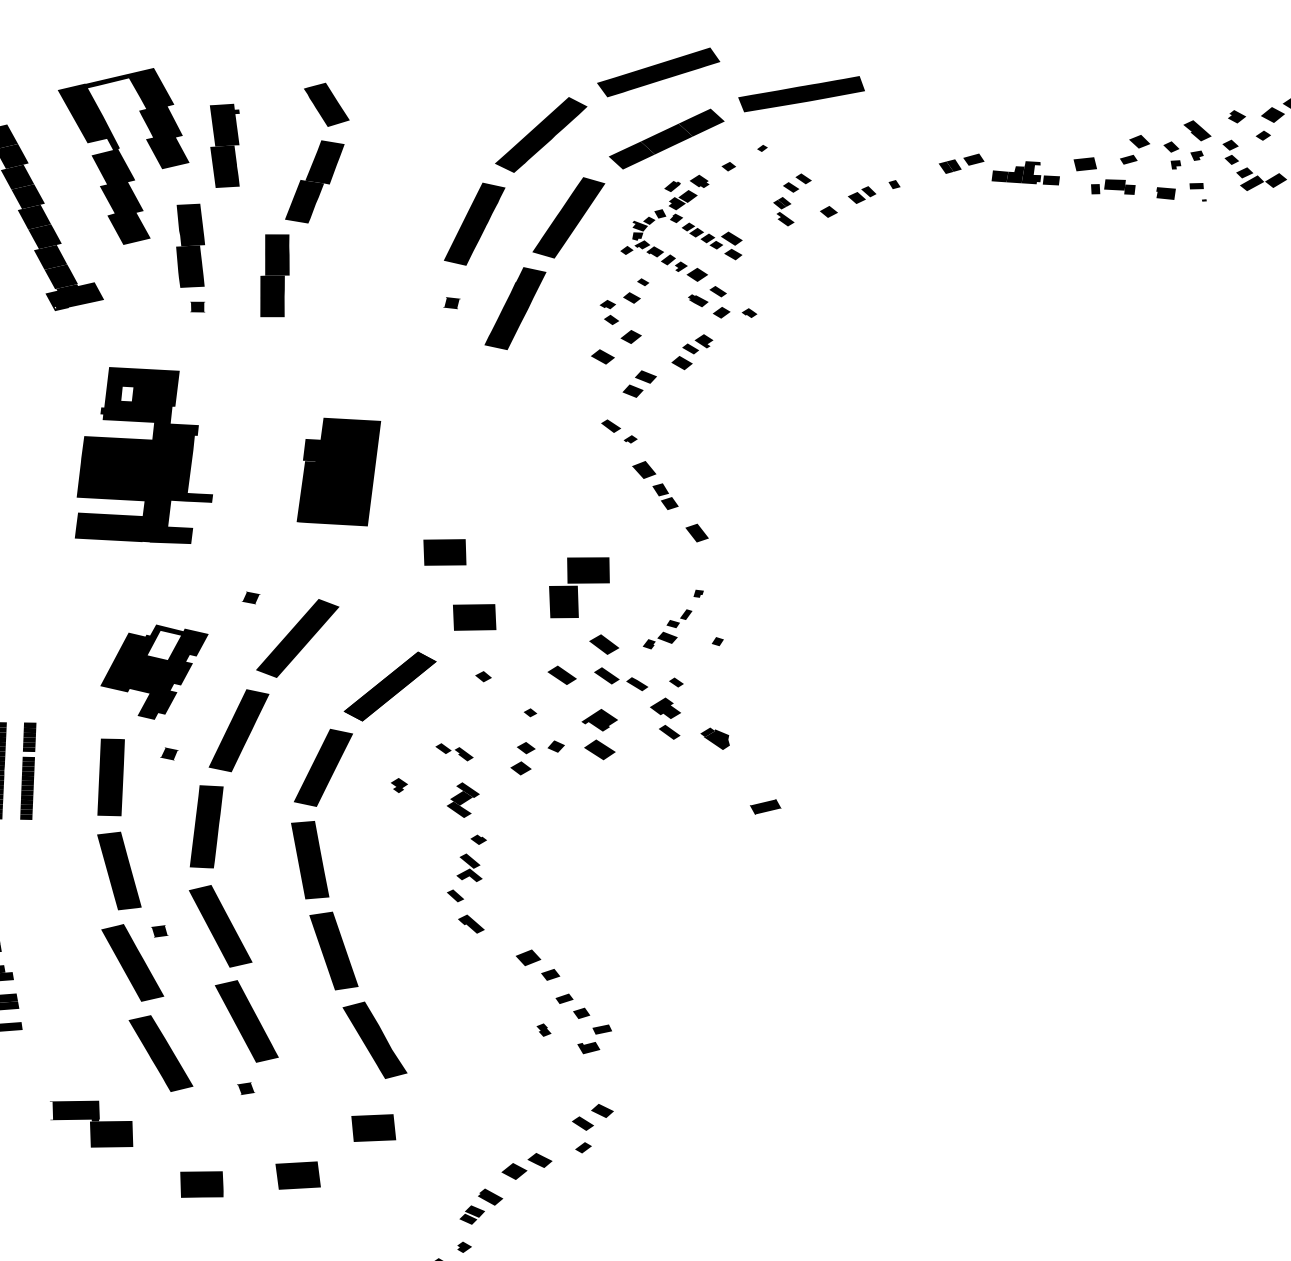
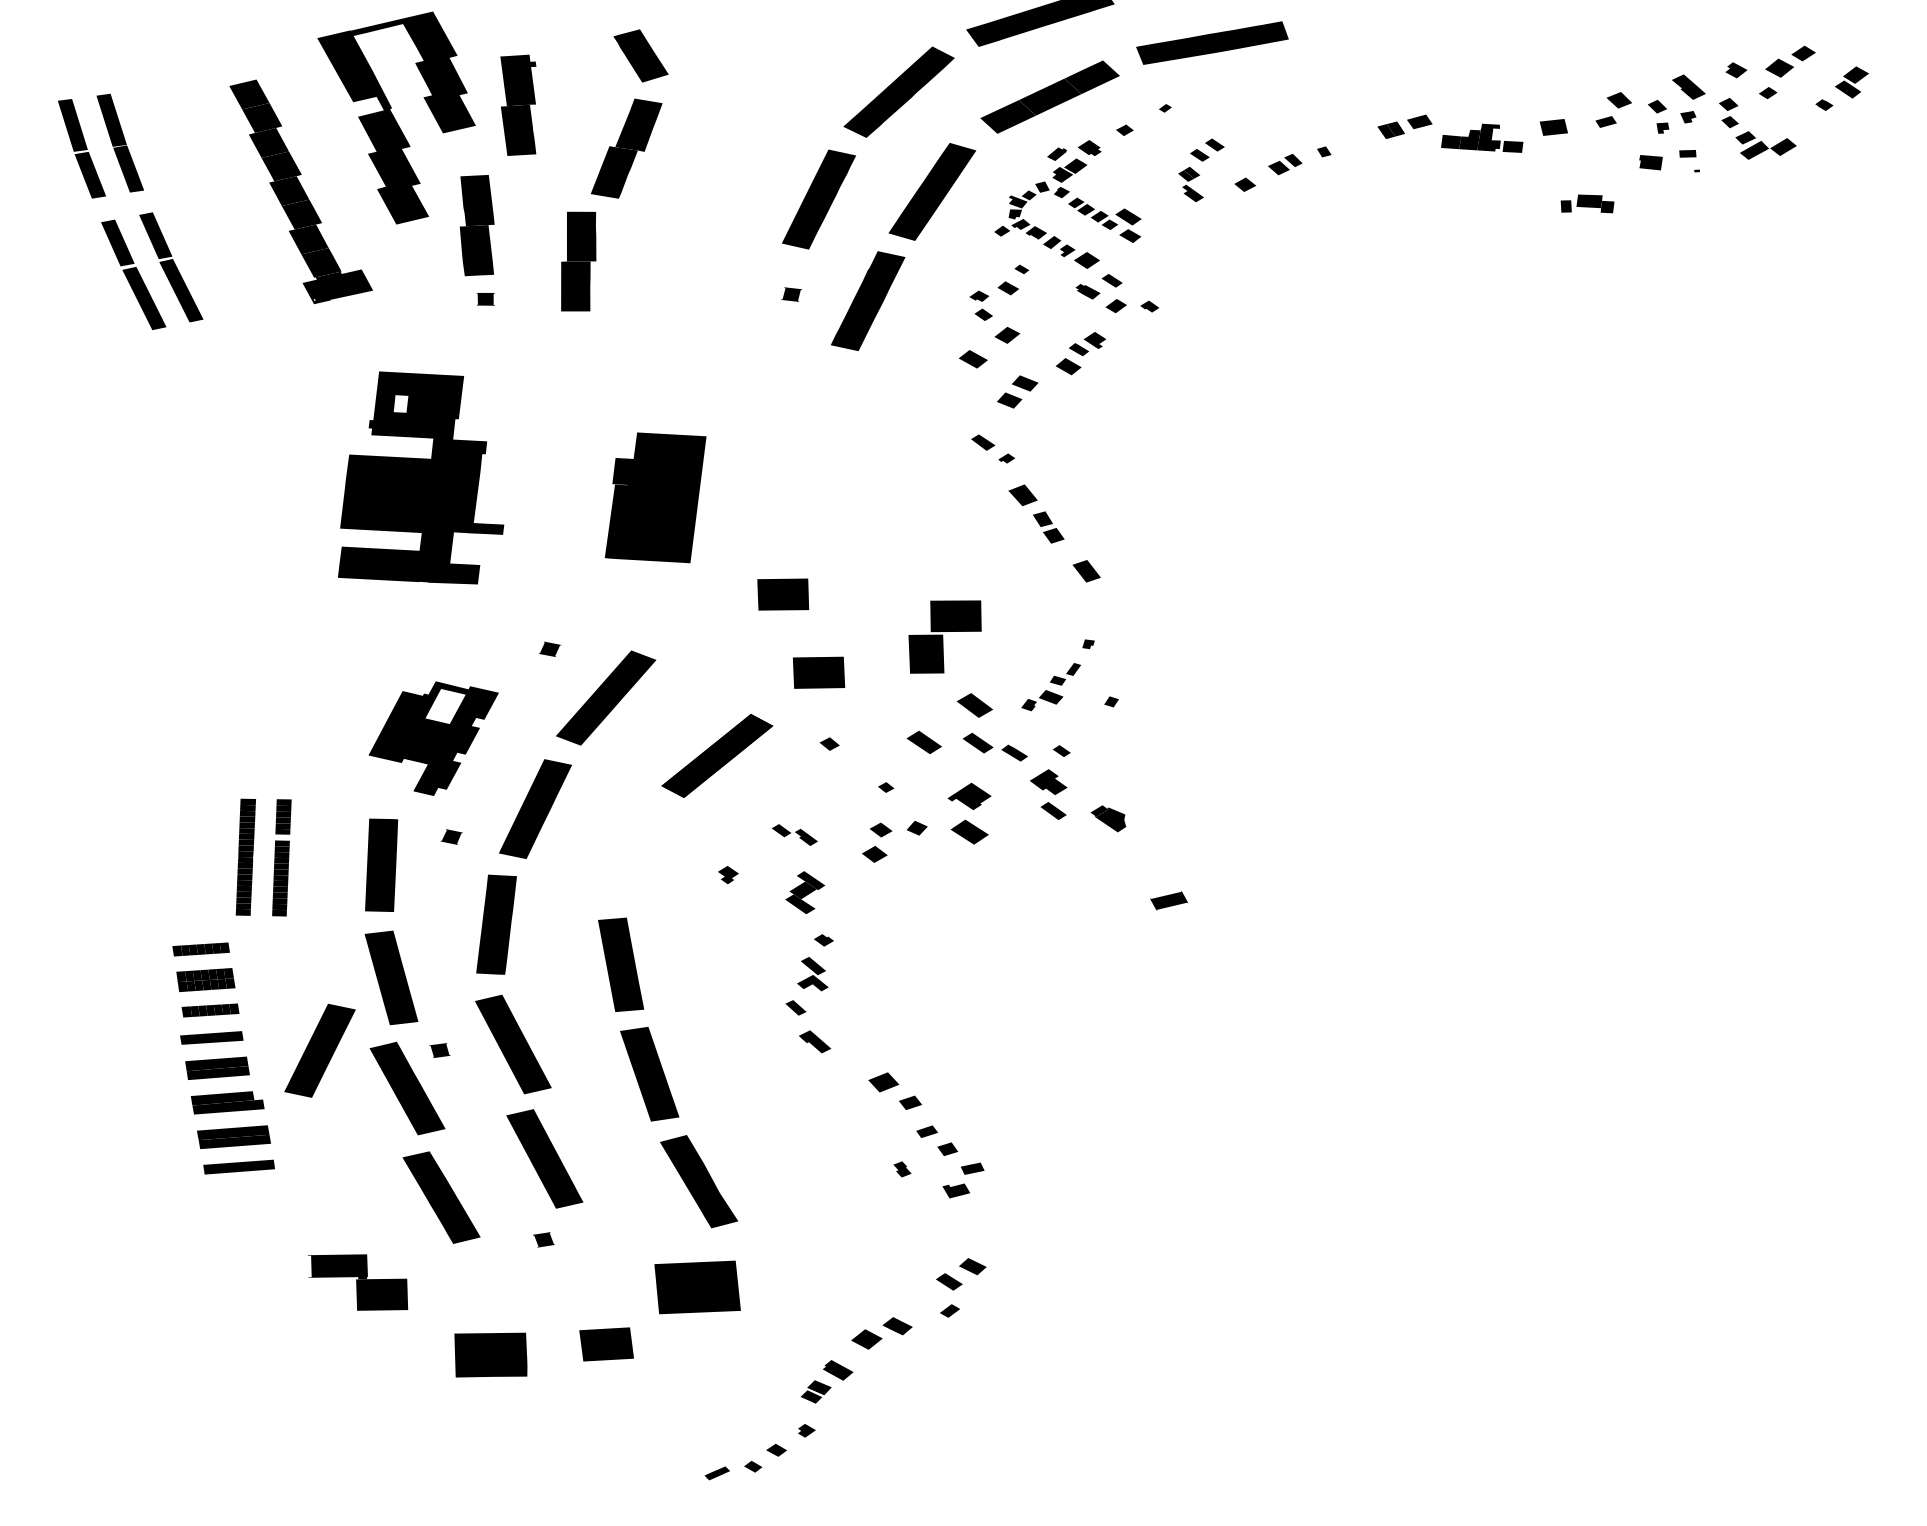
part: (1113, 186) -> (1587, 203), moved
part: (322, 767) -> (319, 1050), moved
part: (373, 1127) -> (697, 1286), size x1.6
part: (201, 1184) -> (490, 1355), size x1.4

